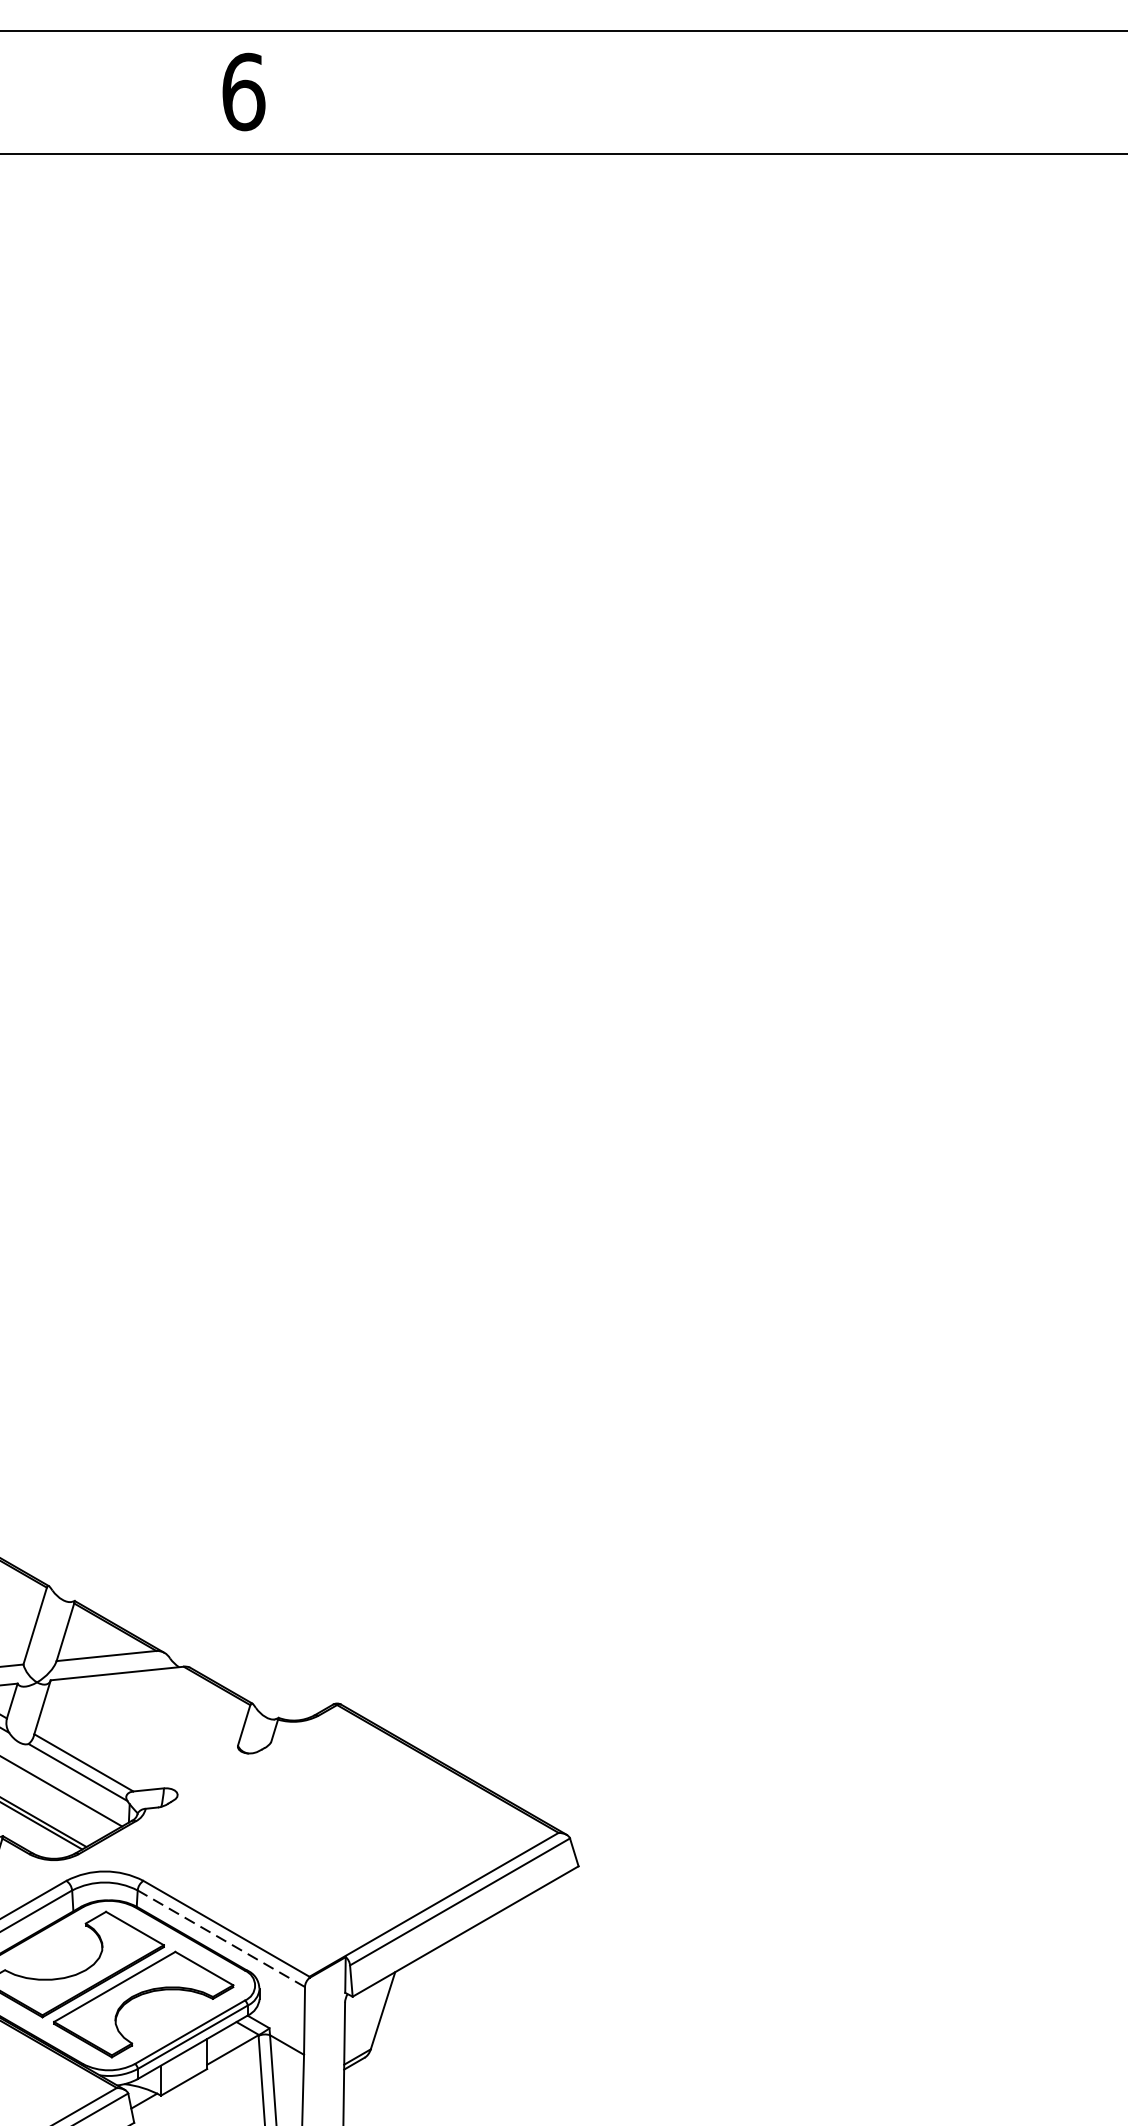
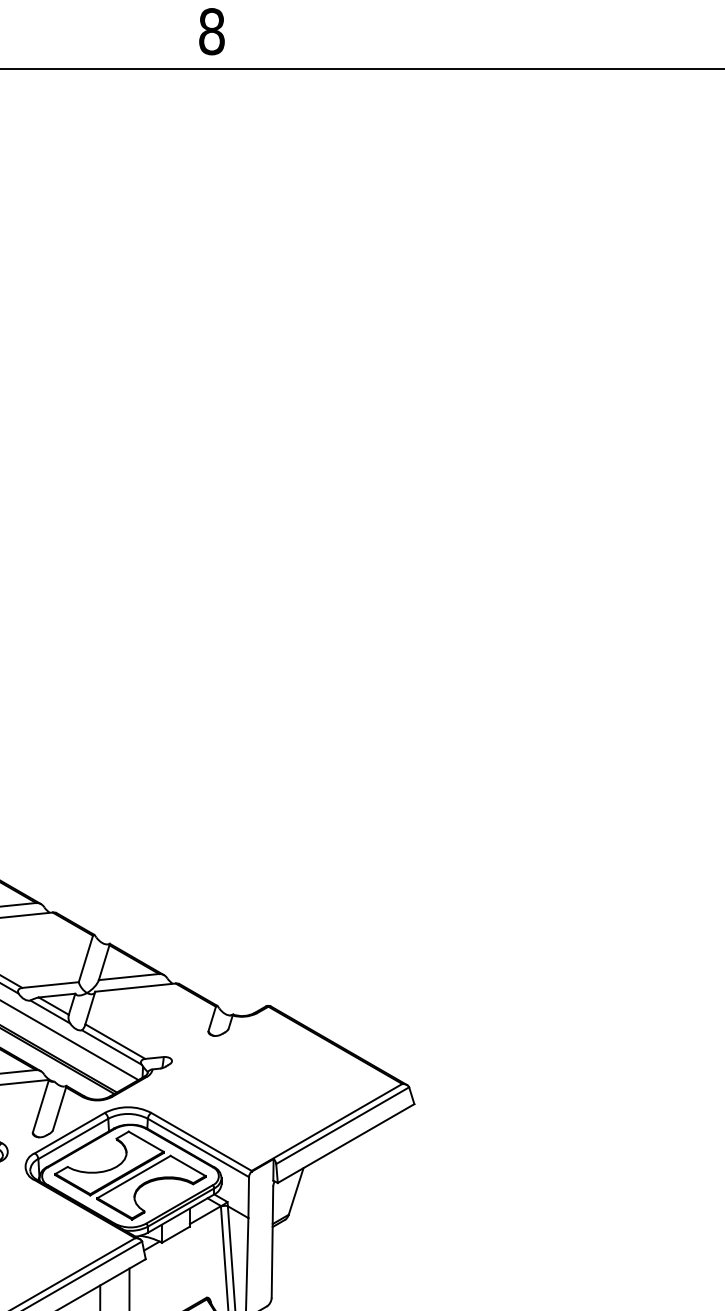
text: (244, 91) -> (212, 31), 6 -> 8
line: (221, 1938) -> (198, 1147), dashed -> solid

